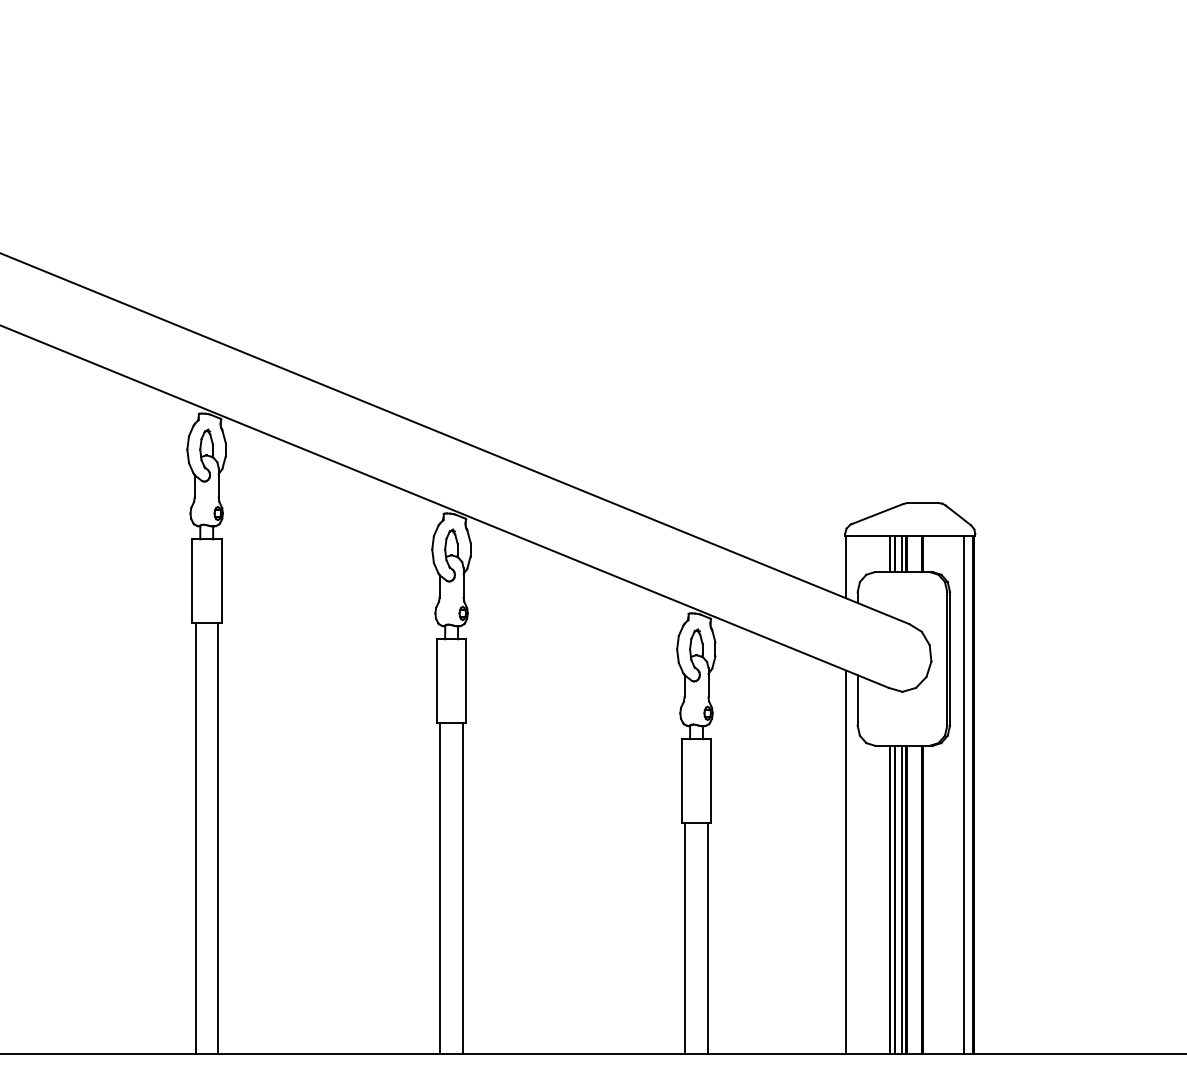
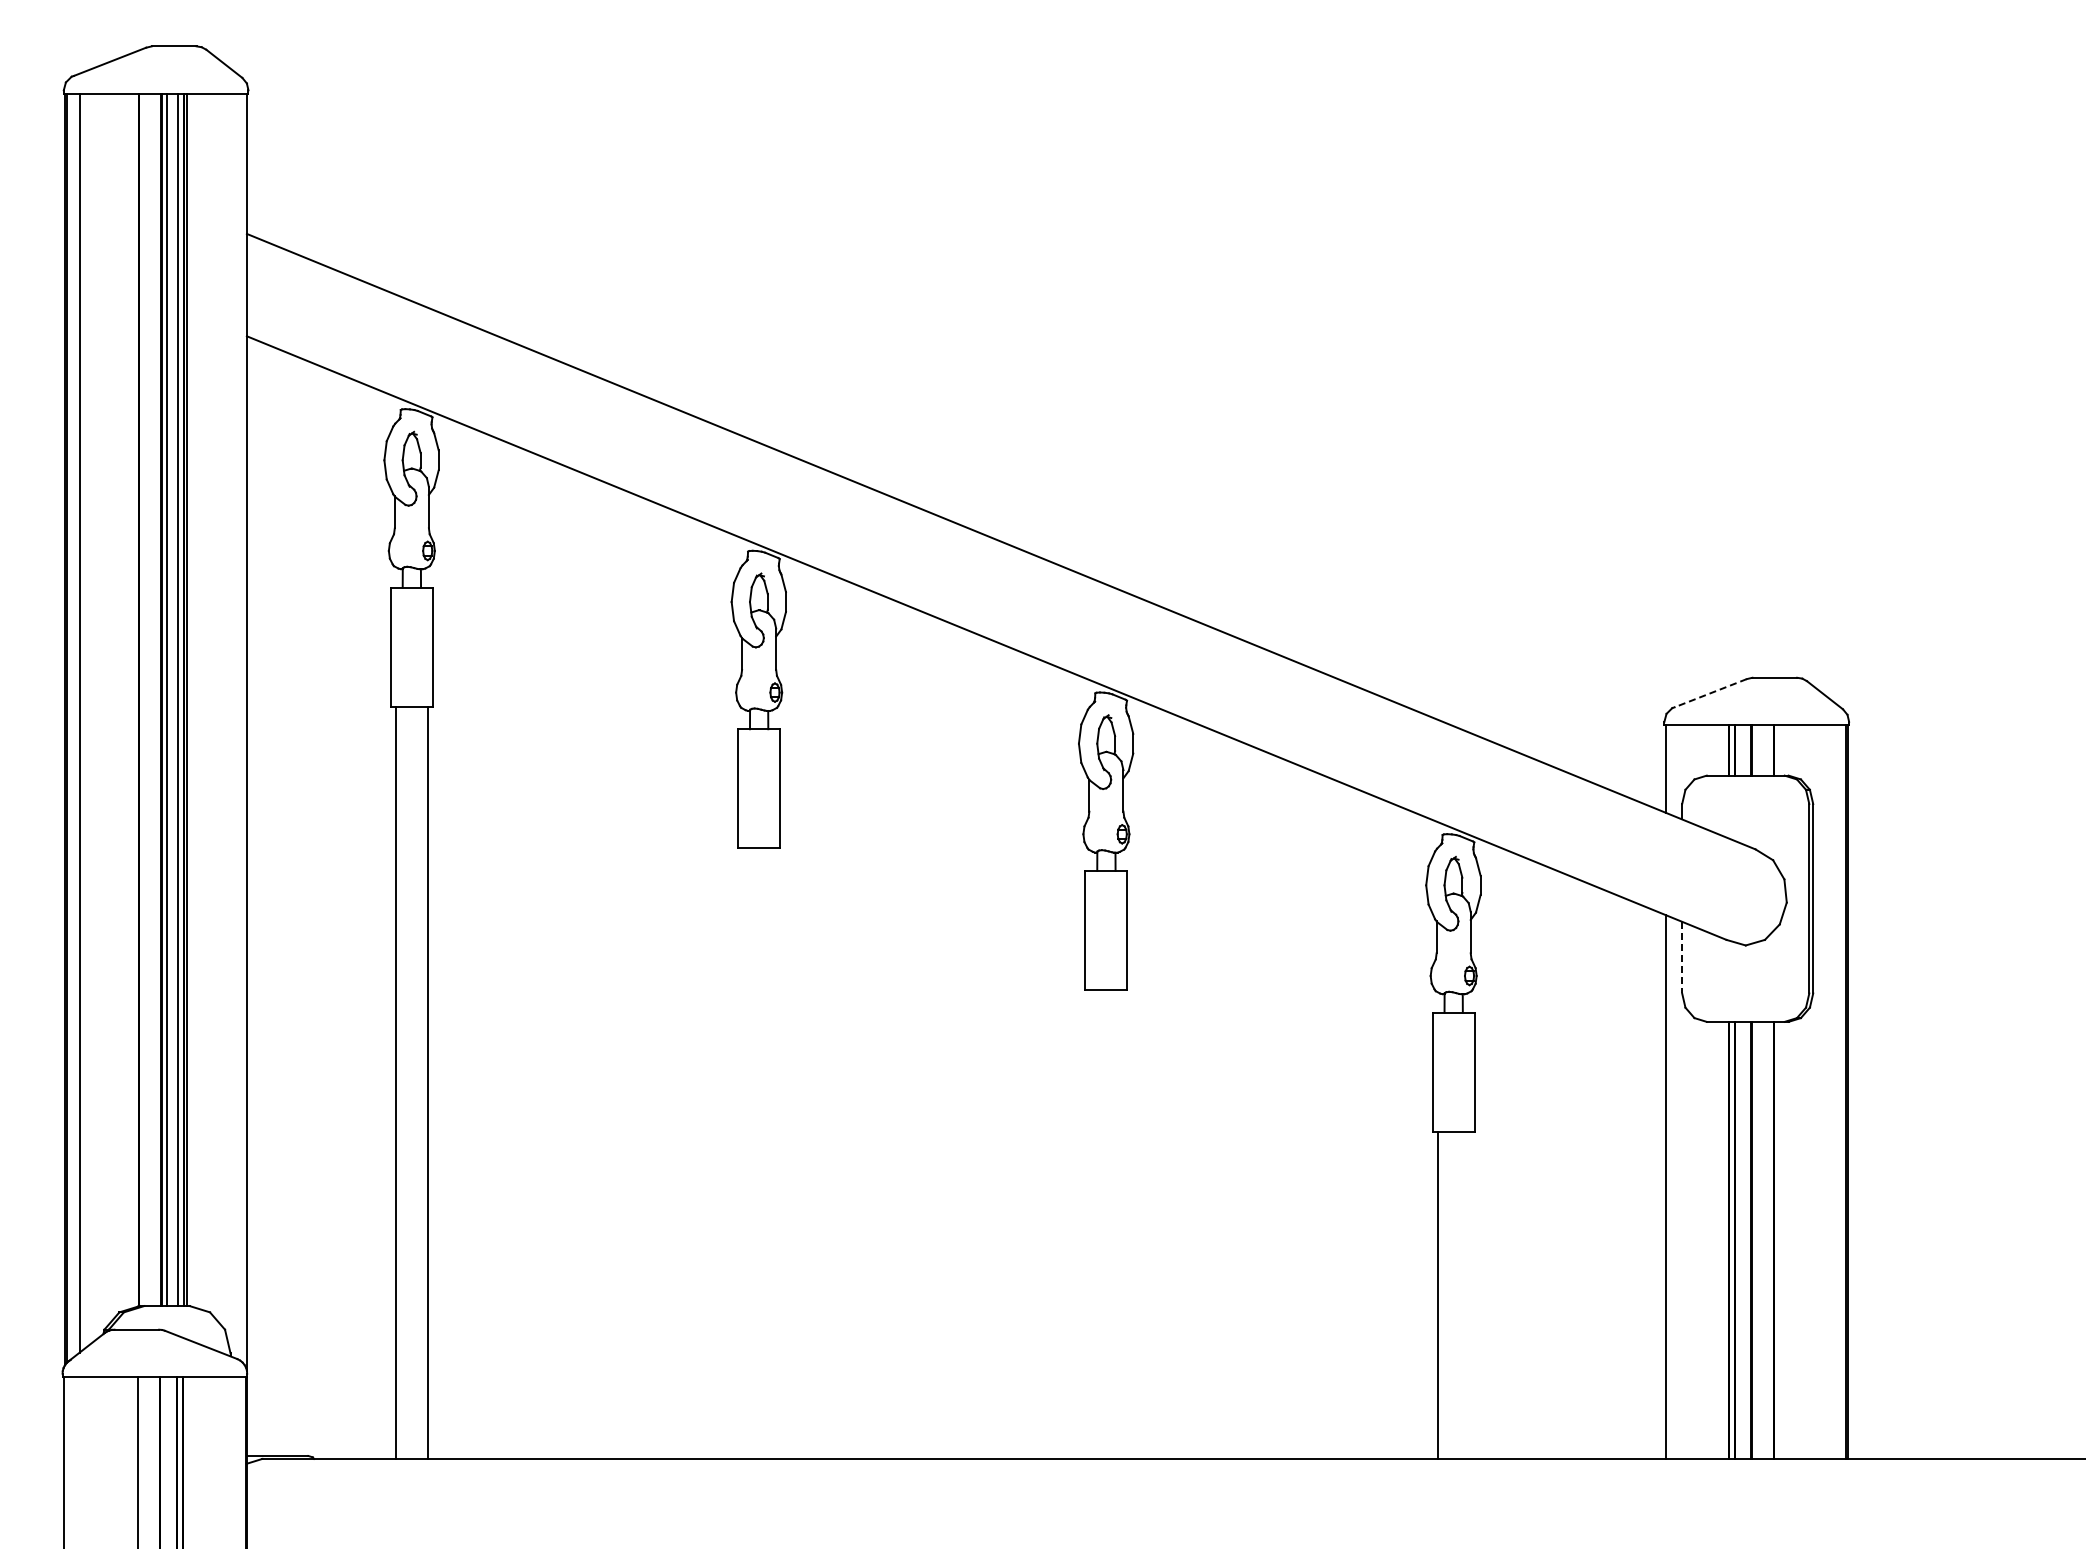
line: (877, 514) -> (1710, 693), solid -> dashed
line: (901, 554) -> (1744, 750), removed
line: (857, 700) -> (1682, 957), solid -> dashed
line: (964, 794) -> (1833, 1091), removed
line: (195, 838) -> (743, 1153), removed
line: (217, 838) -> (774, 1153), removed
line: (440, 887) -> (1090, 1223), removed
line: (462, 887) -> (1122, 1223), removed
line: (901, 899) -> (1744, 1239), removed
line: (707, 938) -> (1469, 1294), removed

